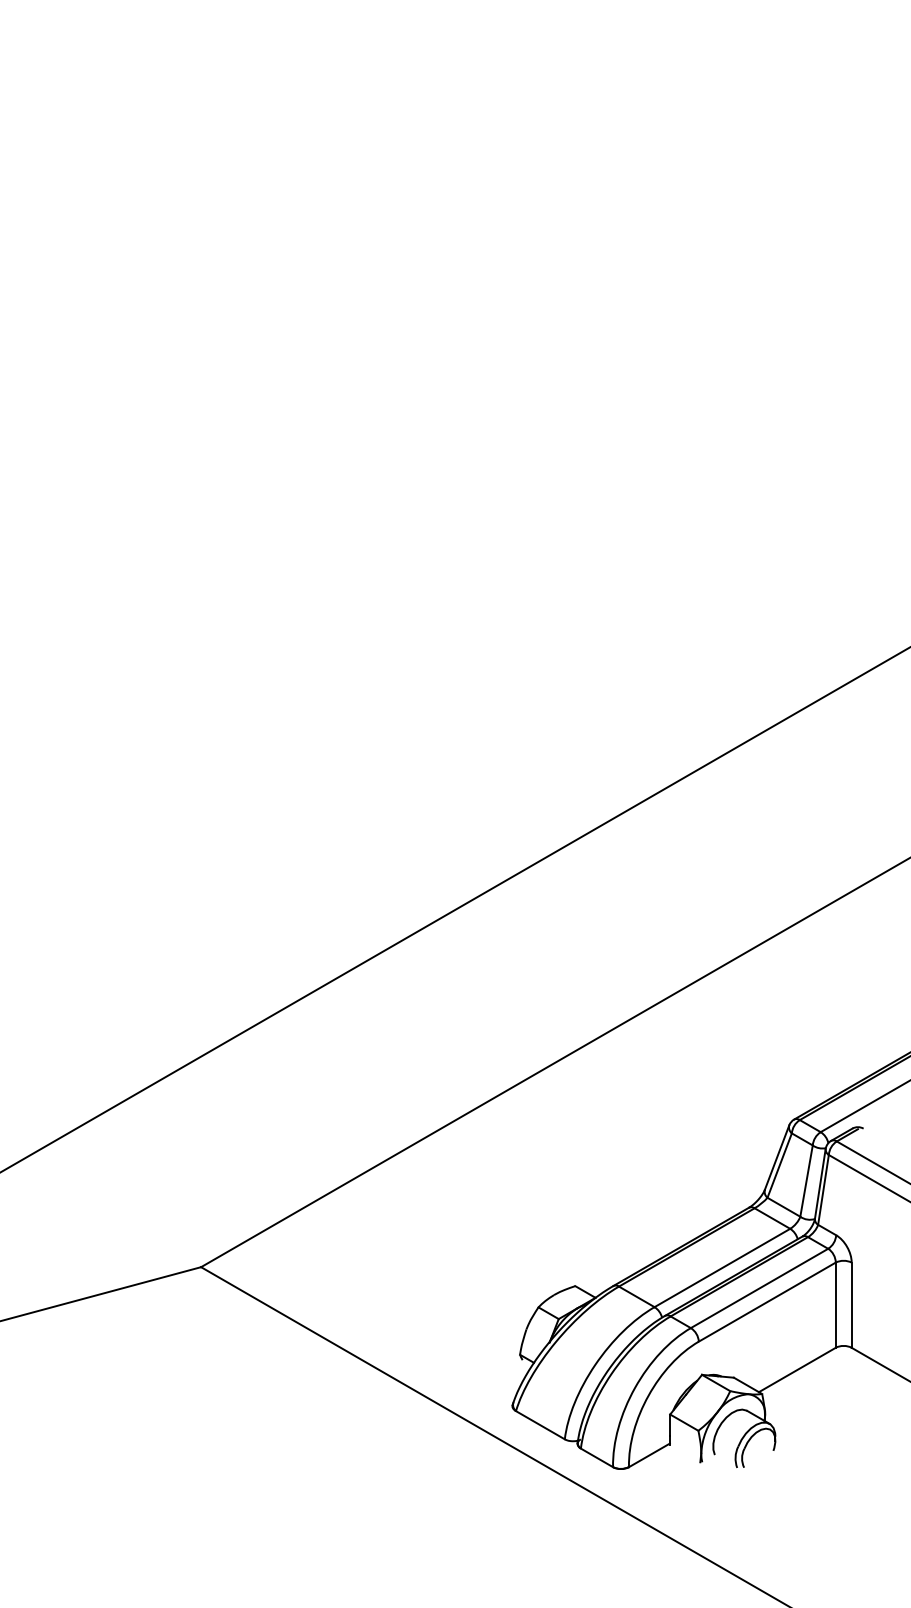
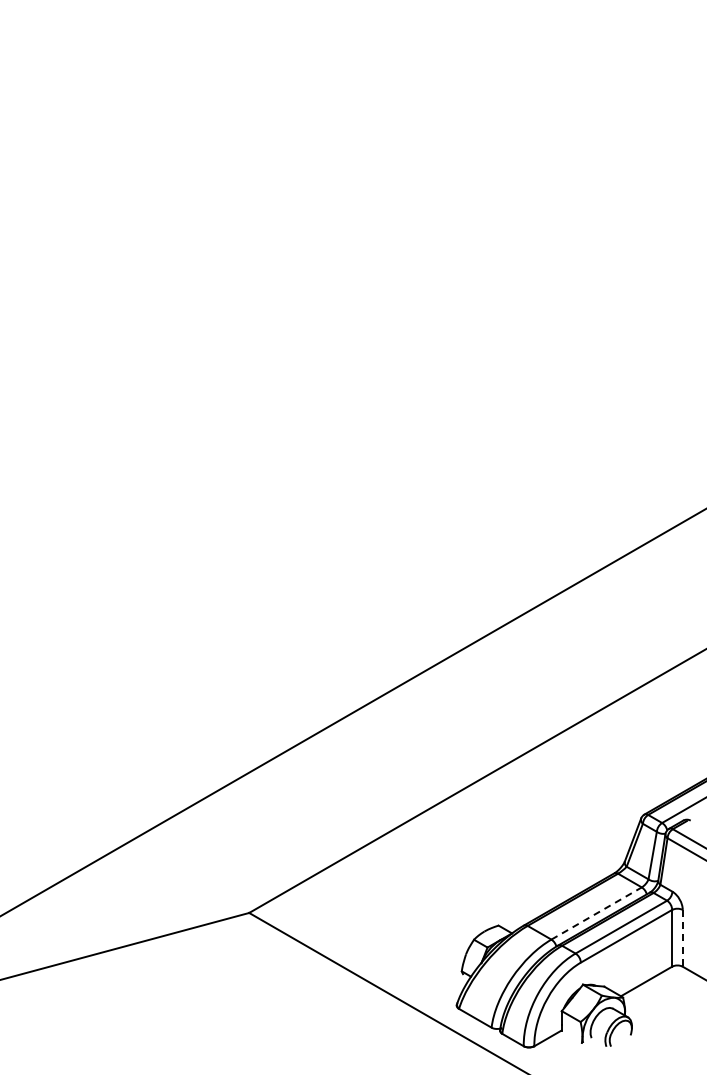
line: (723, 1267) -> (597, 913), solid -> dashed
line: (851, 1305) -> (682, 938), solid -> dashed

